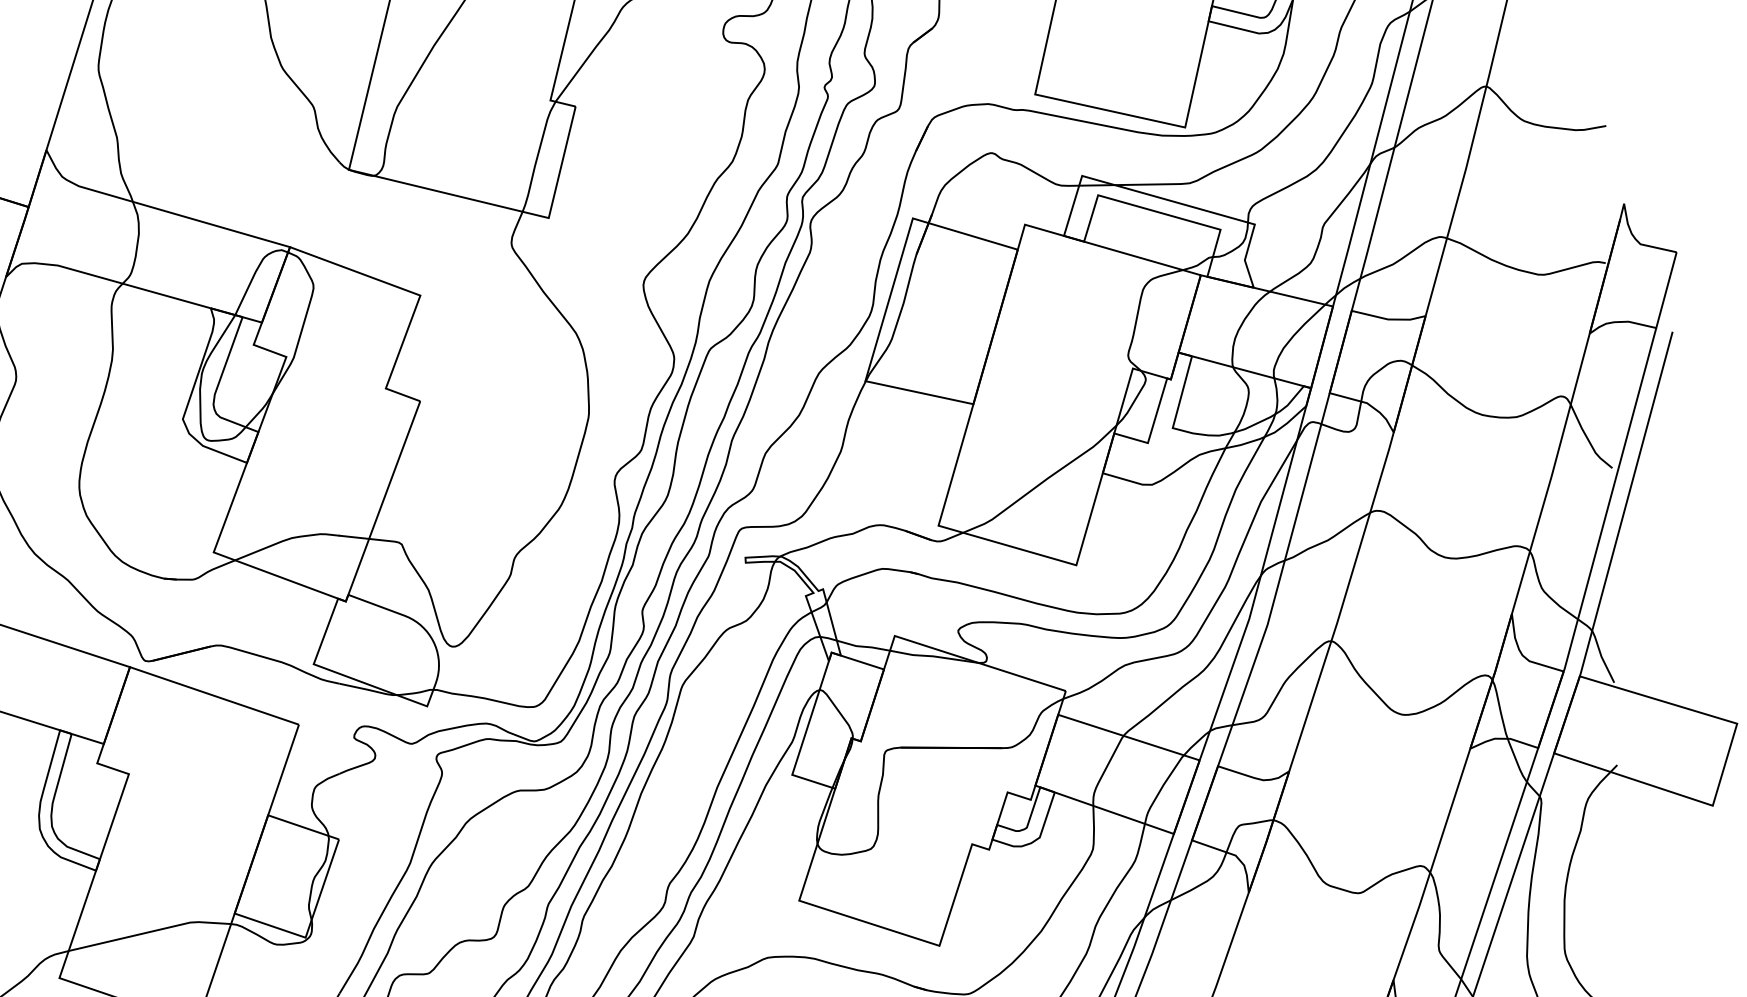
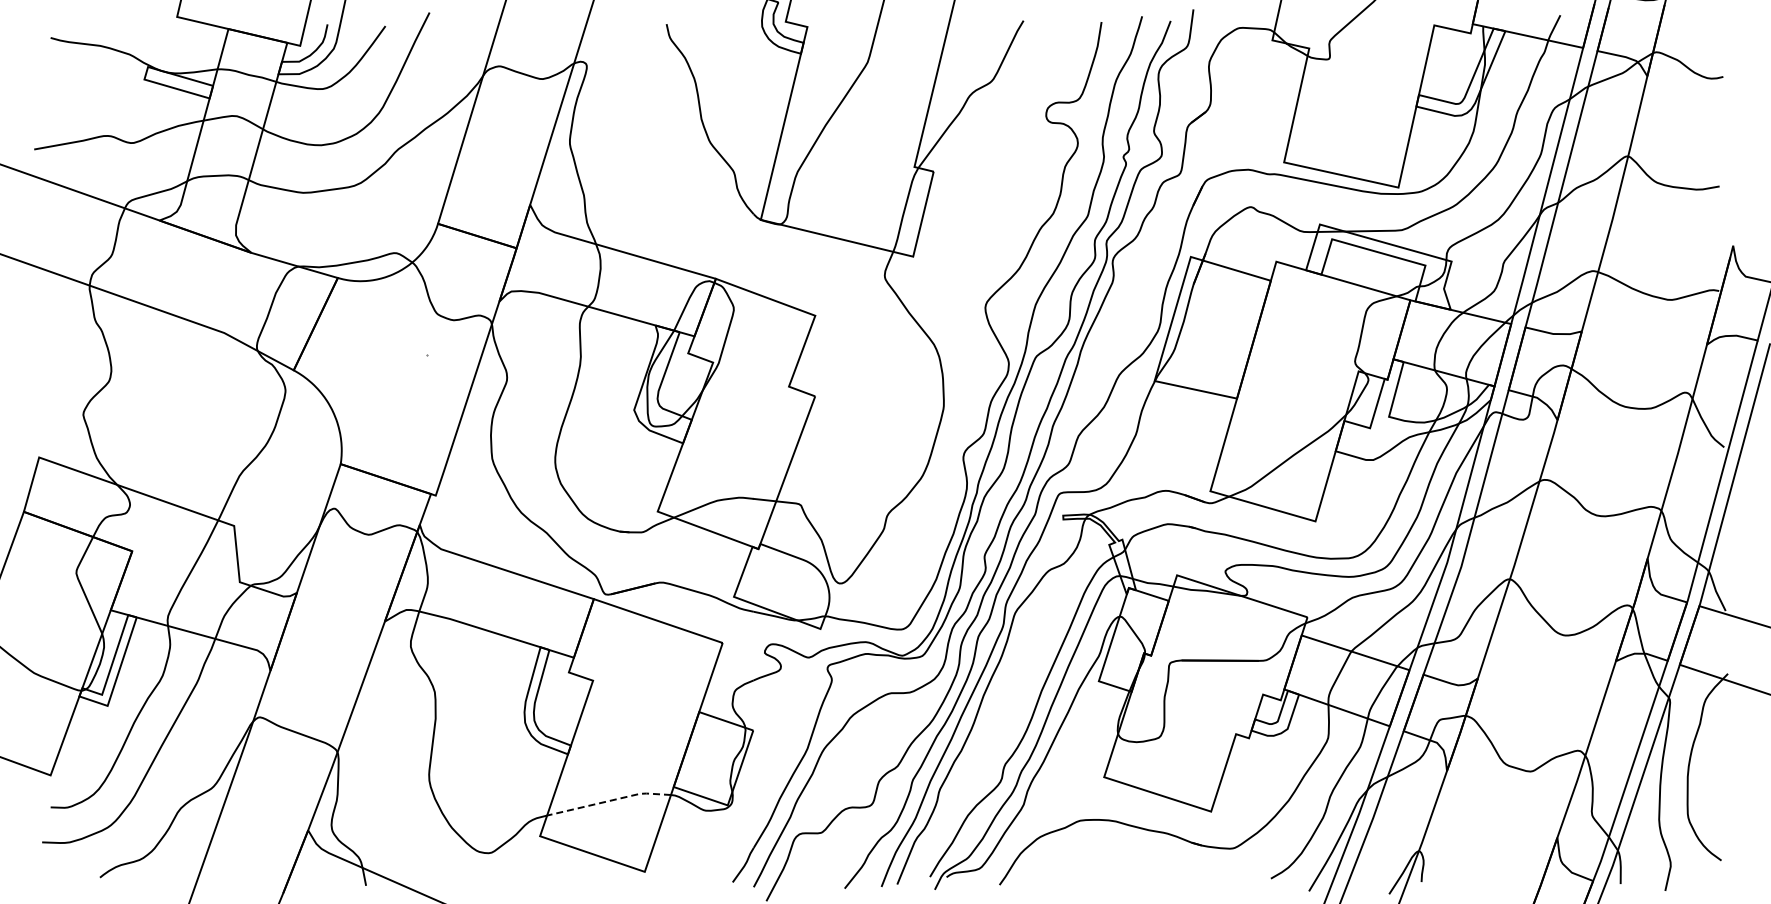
line: (150, 931) -> (609, 800), solid -> dashed

